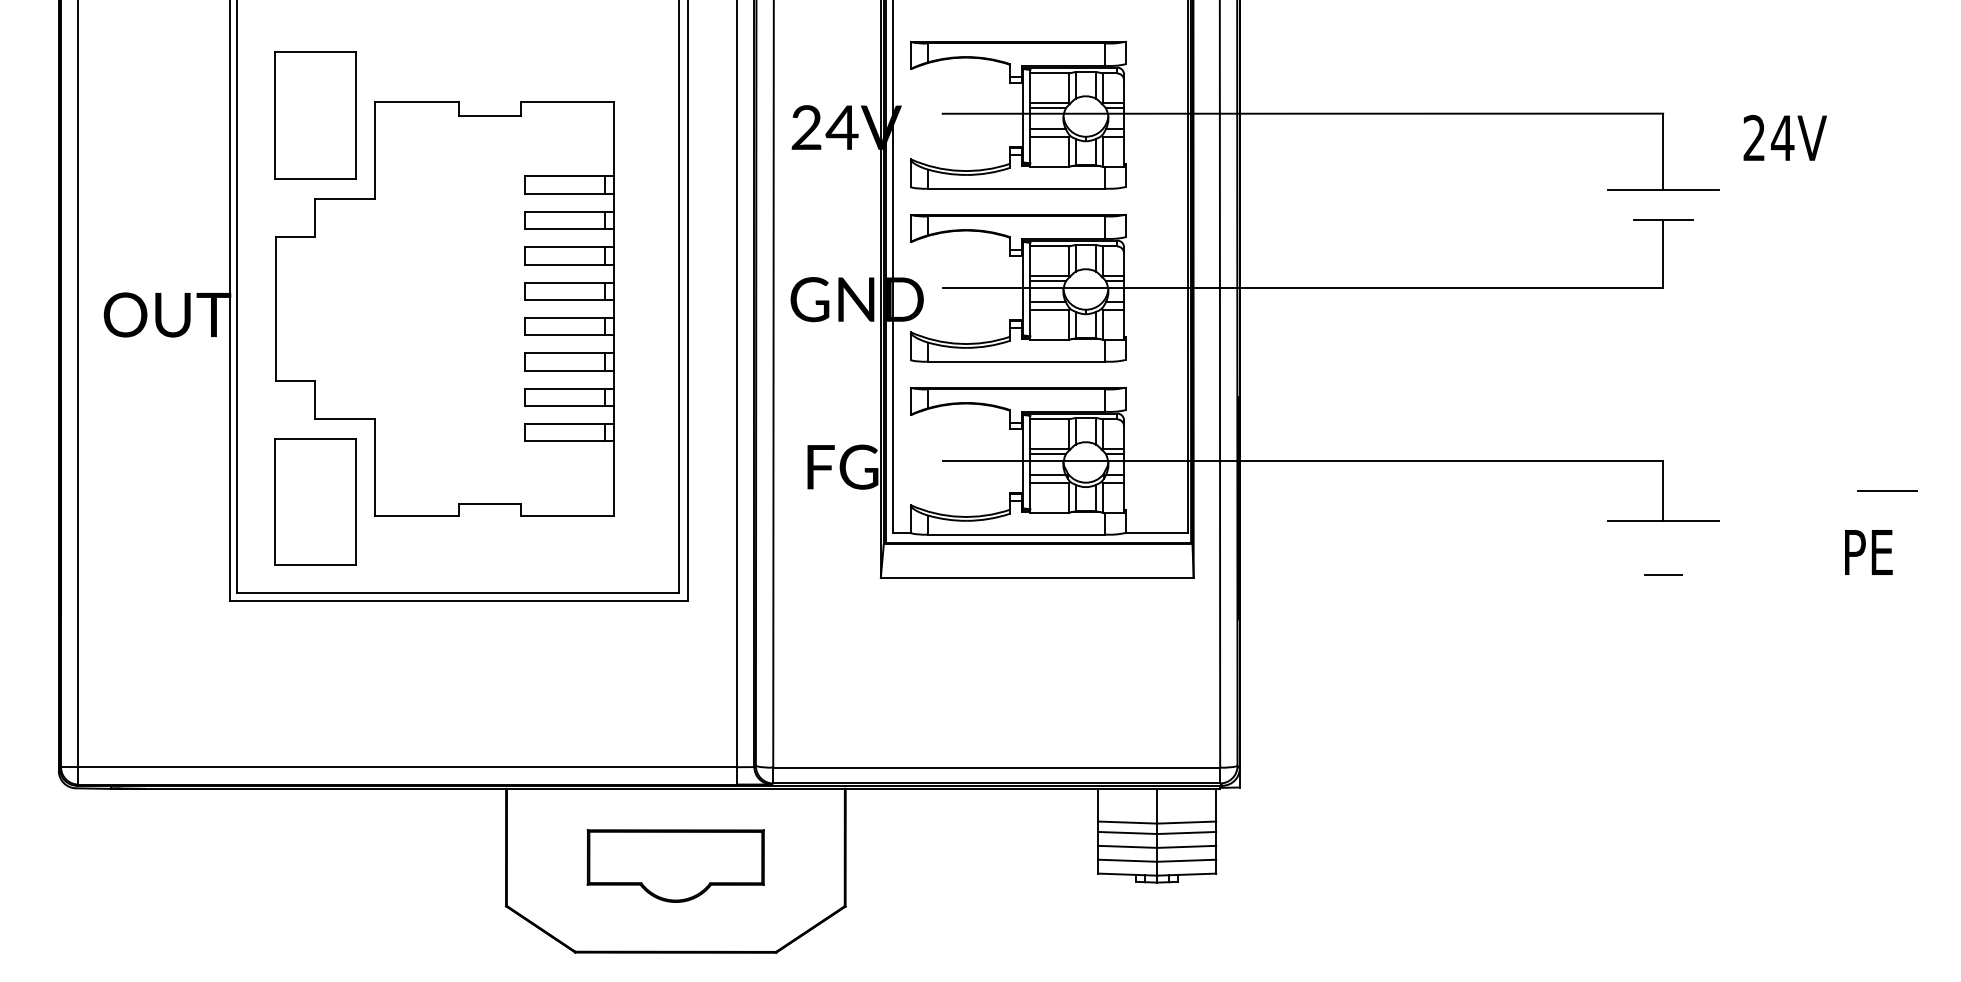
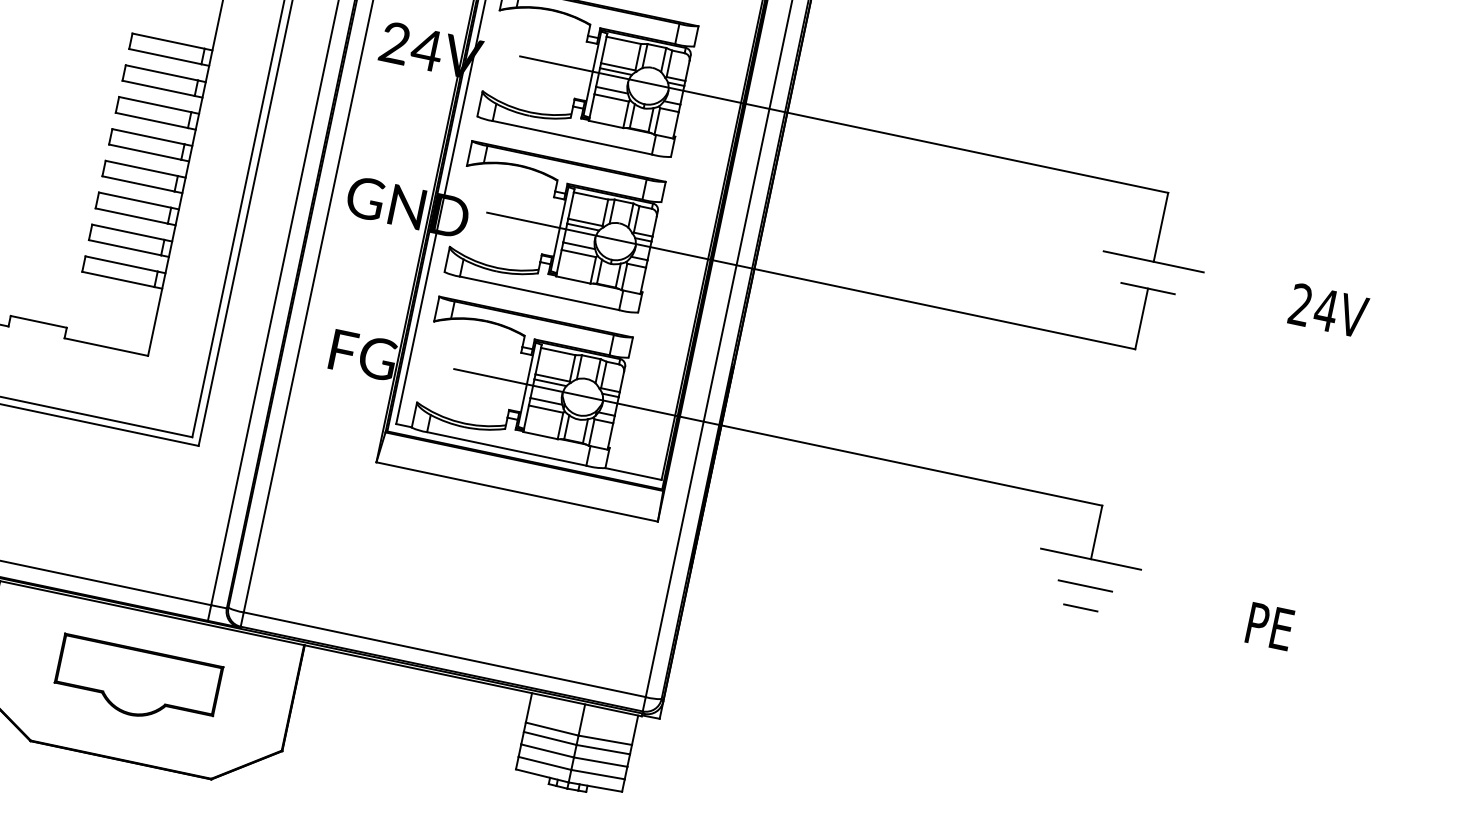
text: (1784, 137) -> (1327, 310), moved
line: (1887, 490) -> (1085, 585), moved

